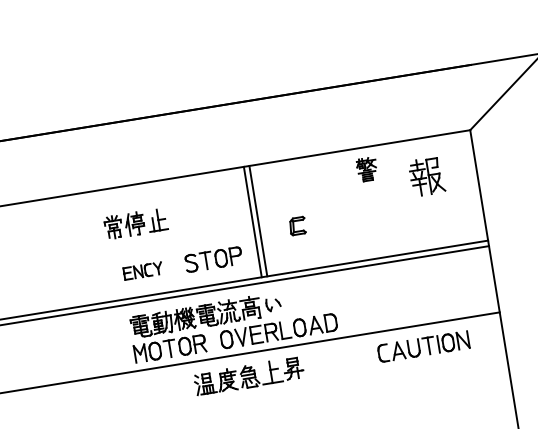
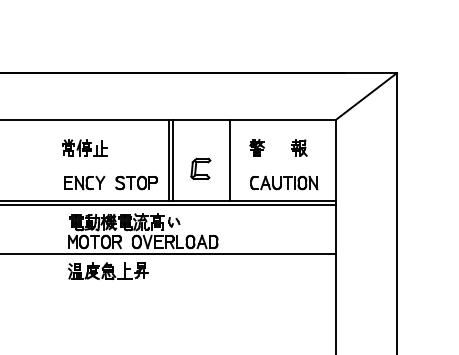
part: (365, 168) -> (256, 147), moved
part: (426, 175) -> (299, 147), size x0.62
line: (336, 208) -> (230, 160), added
part: (297, 225) -> (200, 168), size x1.67
part: (142, 270) -> (84, 182), size x1.43
part: (423, 345) -> (284, 182), moved
part: (249, 375) -> (108, 270), moved

